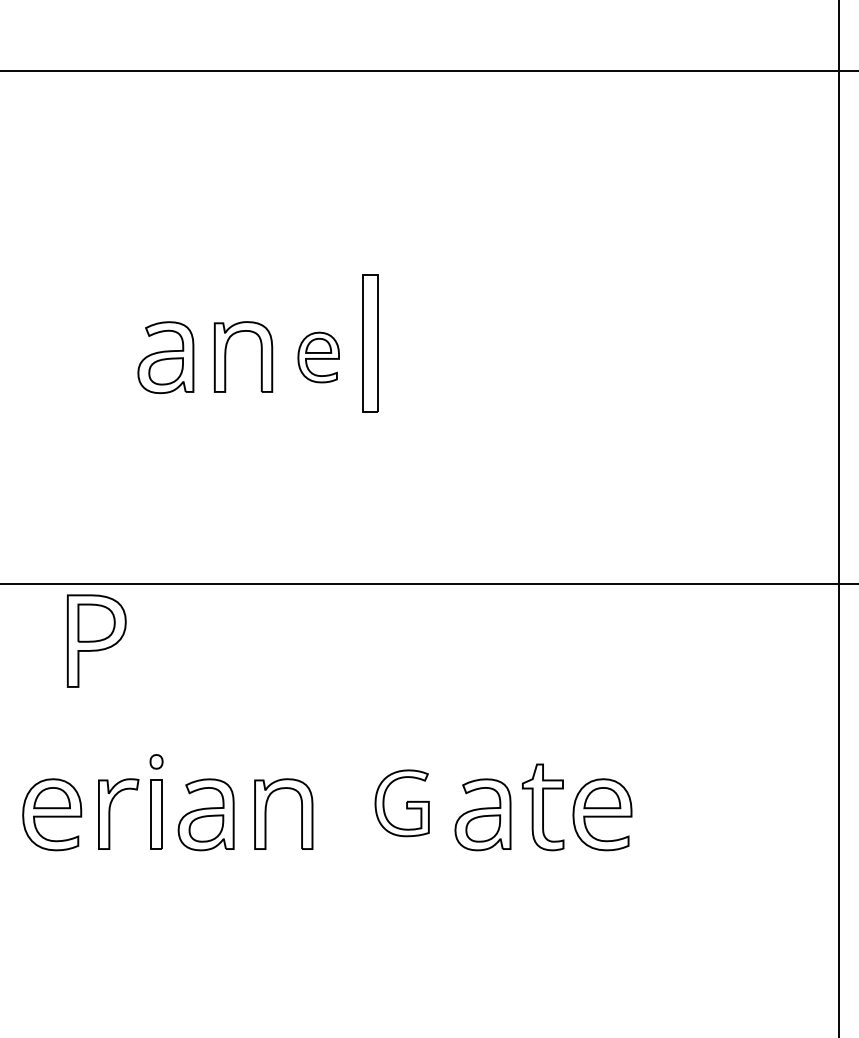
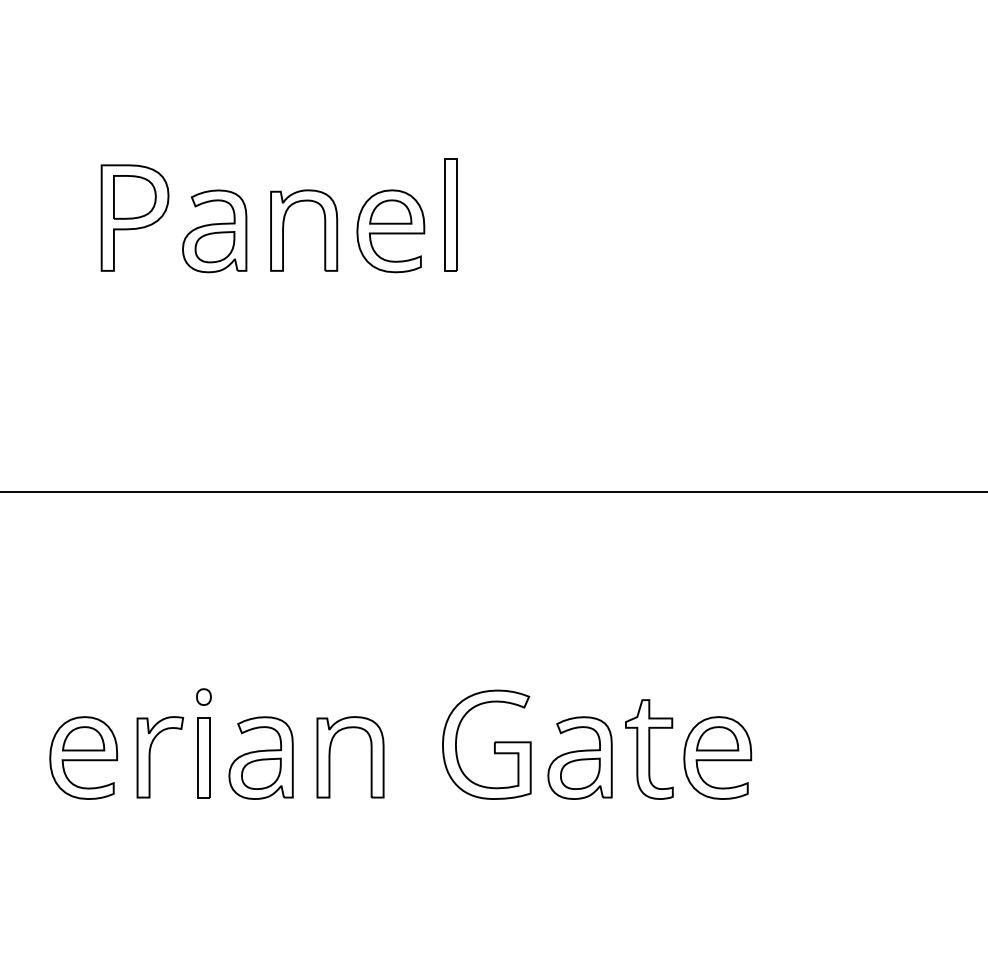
part: (370, 342) -> (450, 213), size x0.71
part: (318, 357) -> (390, 231), size x1.43
part: (96, 640) -> (134, 217), moved
part: (402, 803) -> (487, 745), size x1.43

